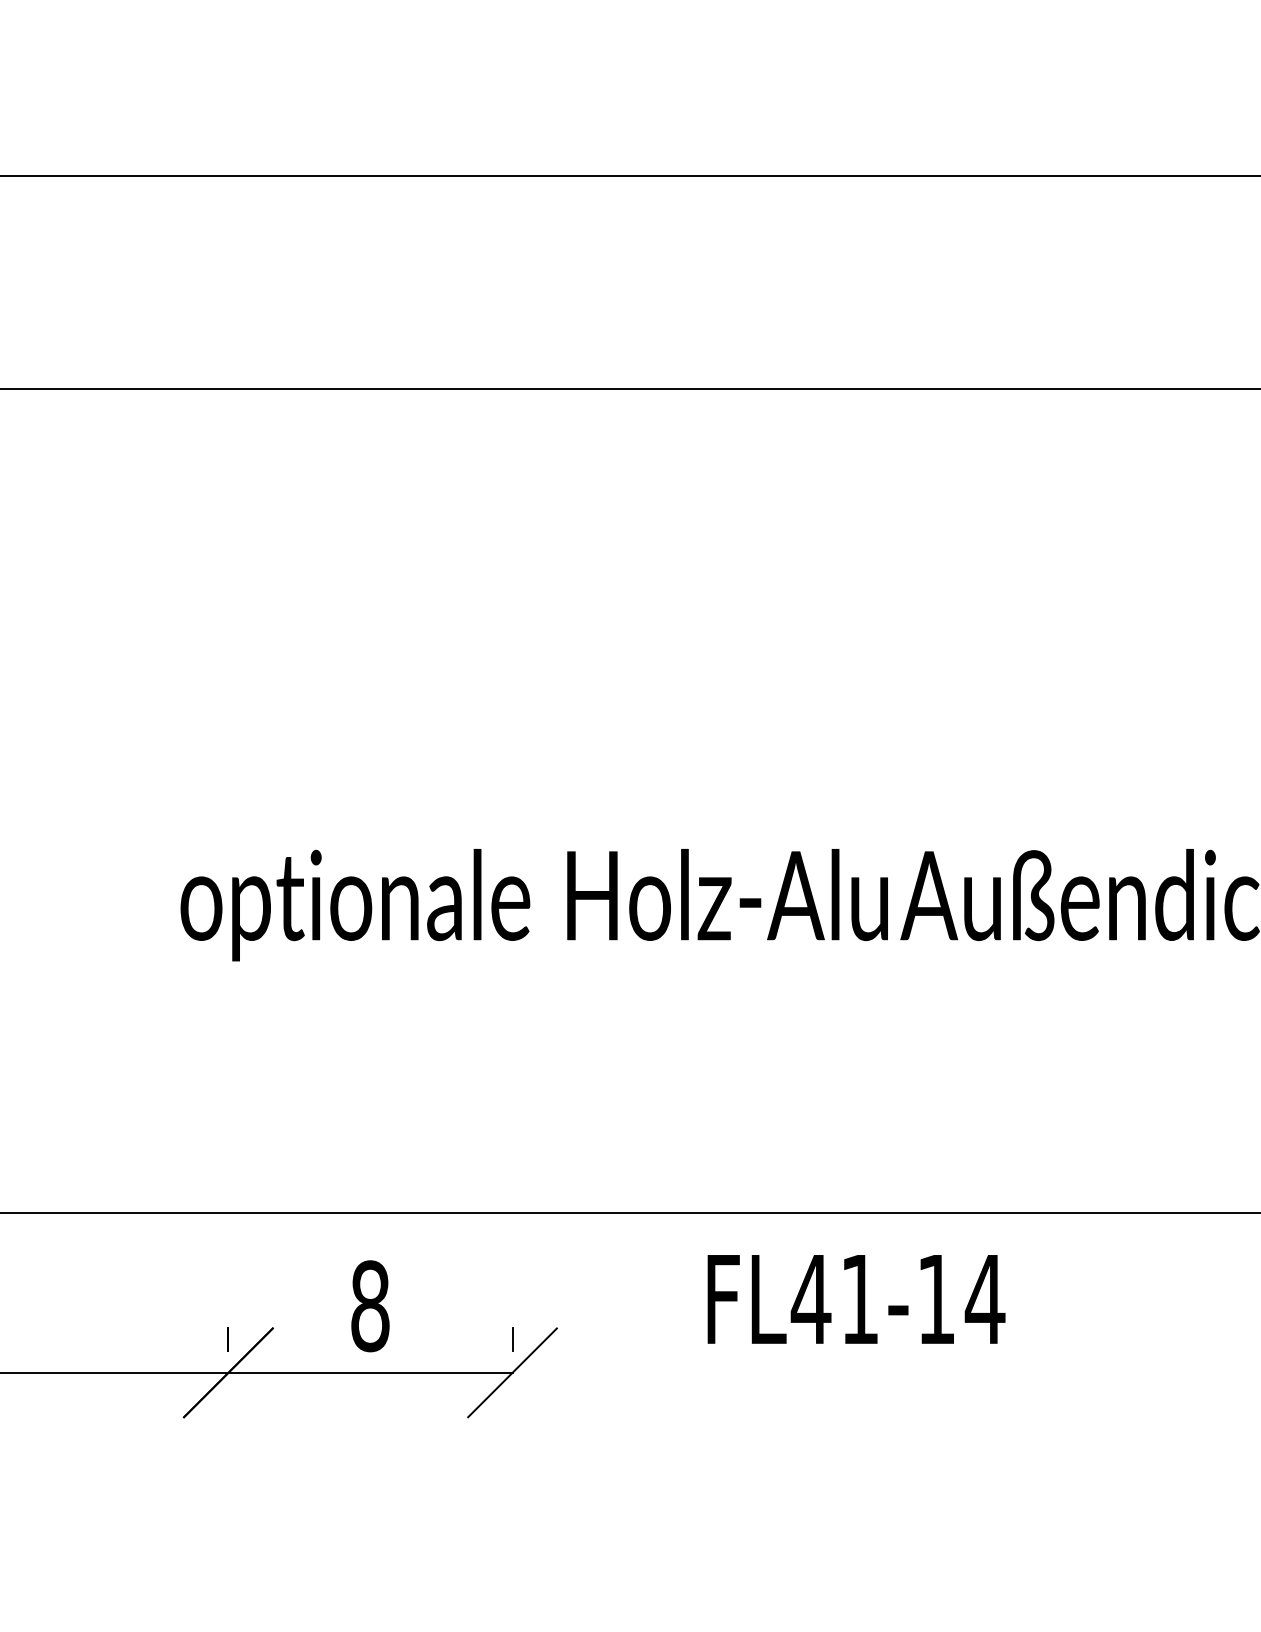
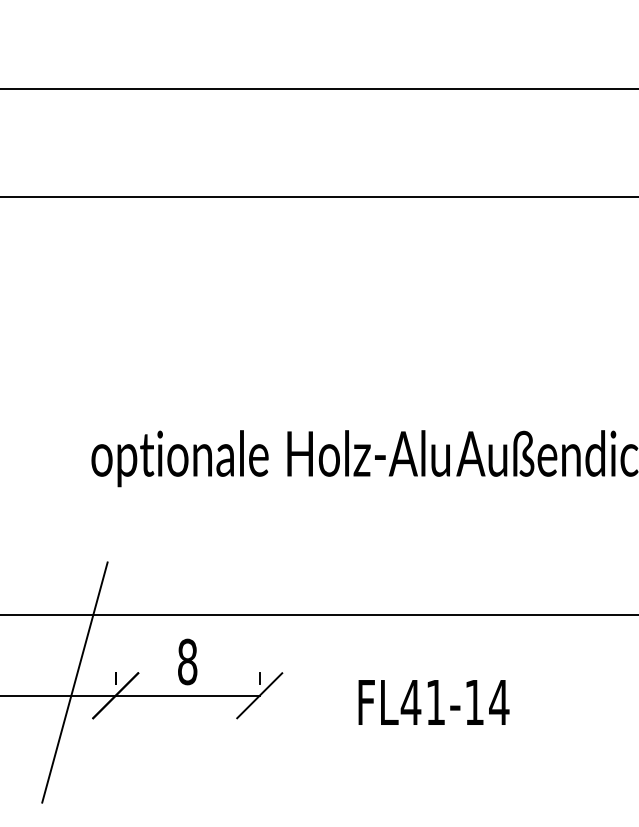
text: (855, 1299) -> (433, 702), moved
line: (147, 1346) -> (74, 682), added

